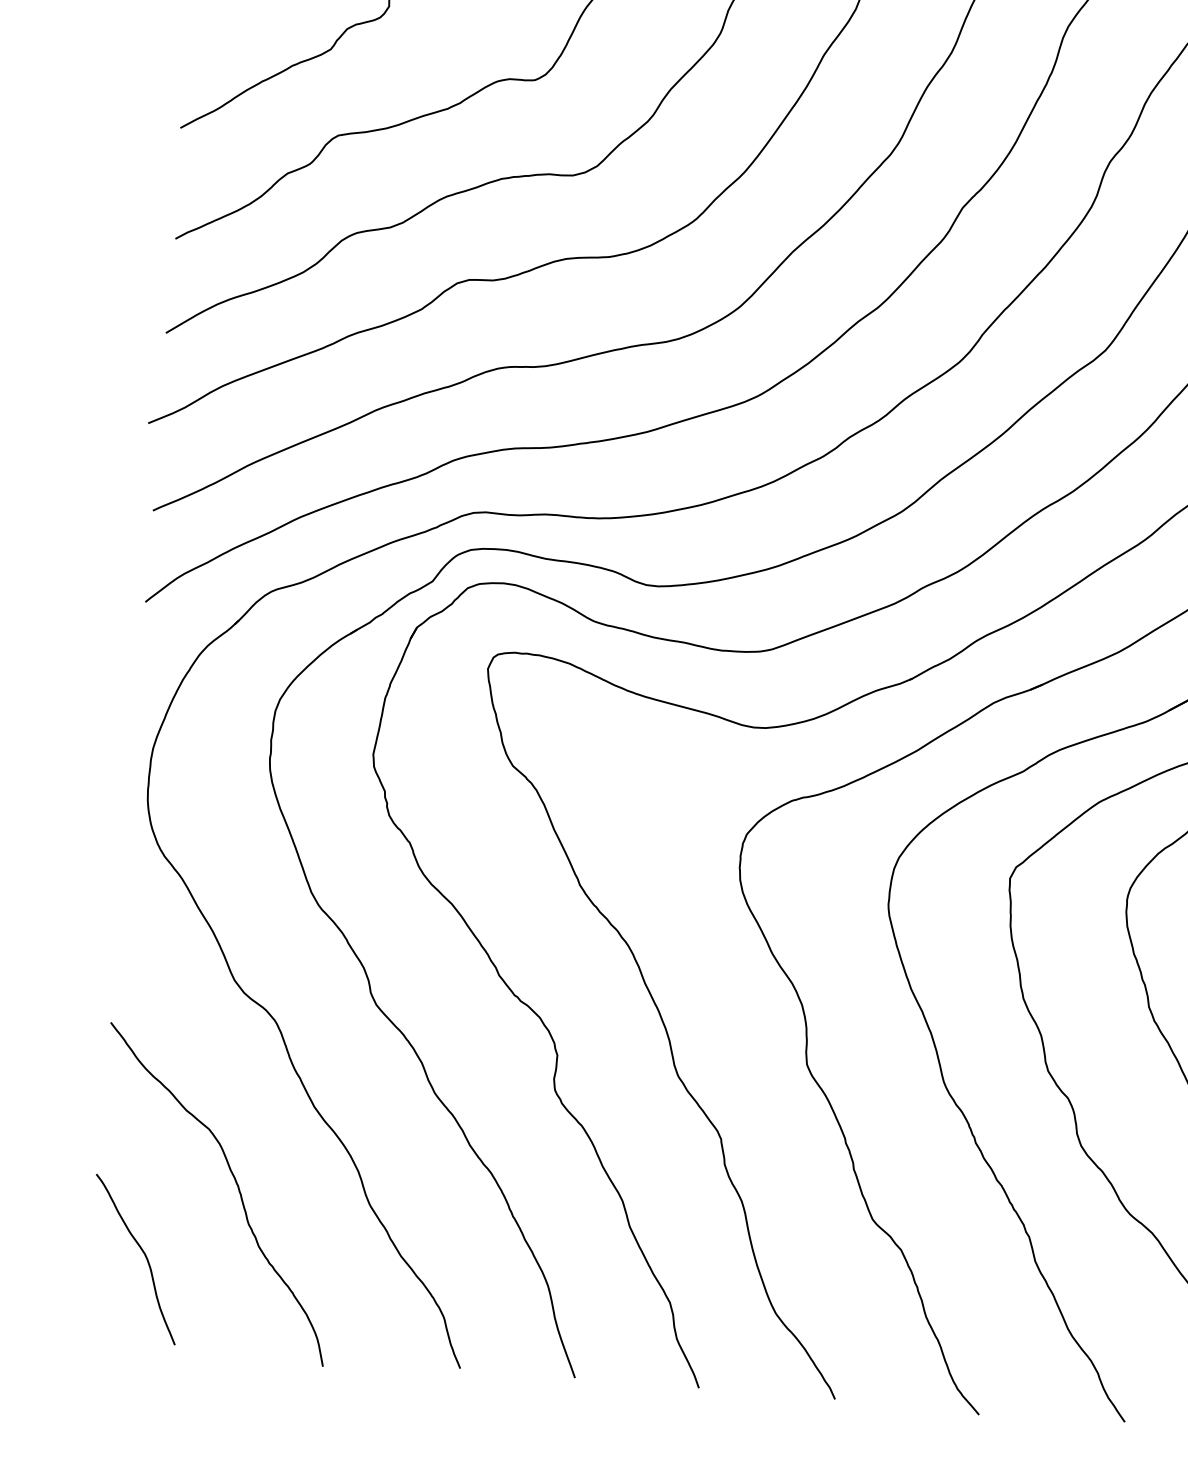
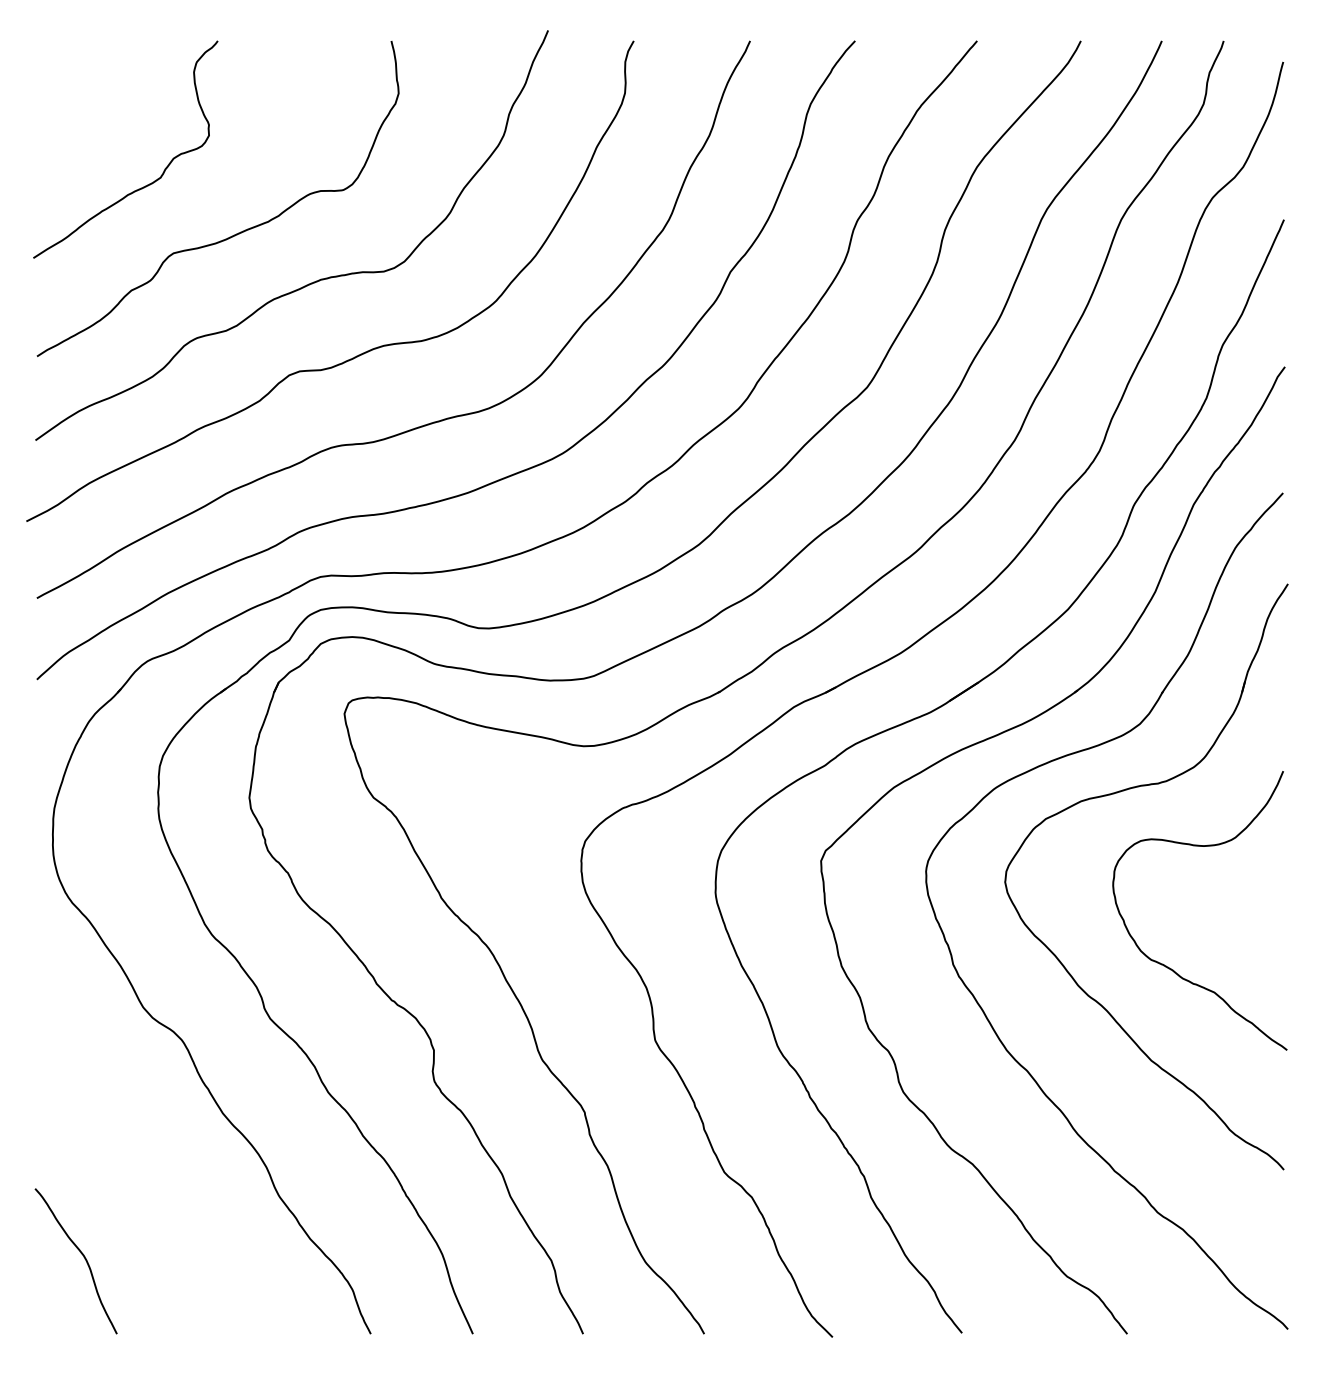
curve: (236, 1185) -> (159, 1188), removed

